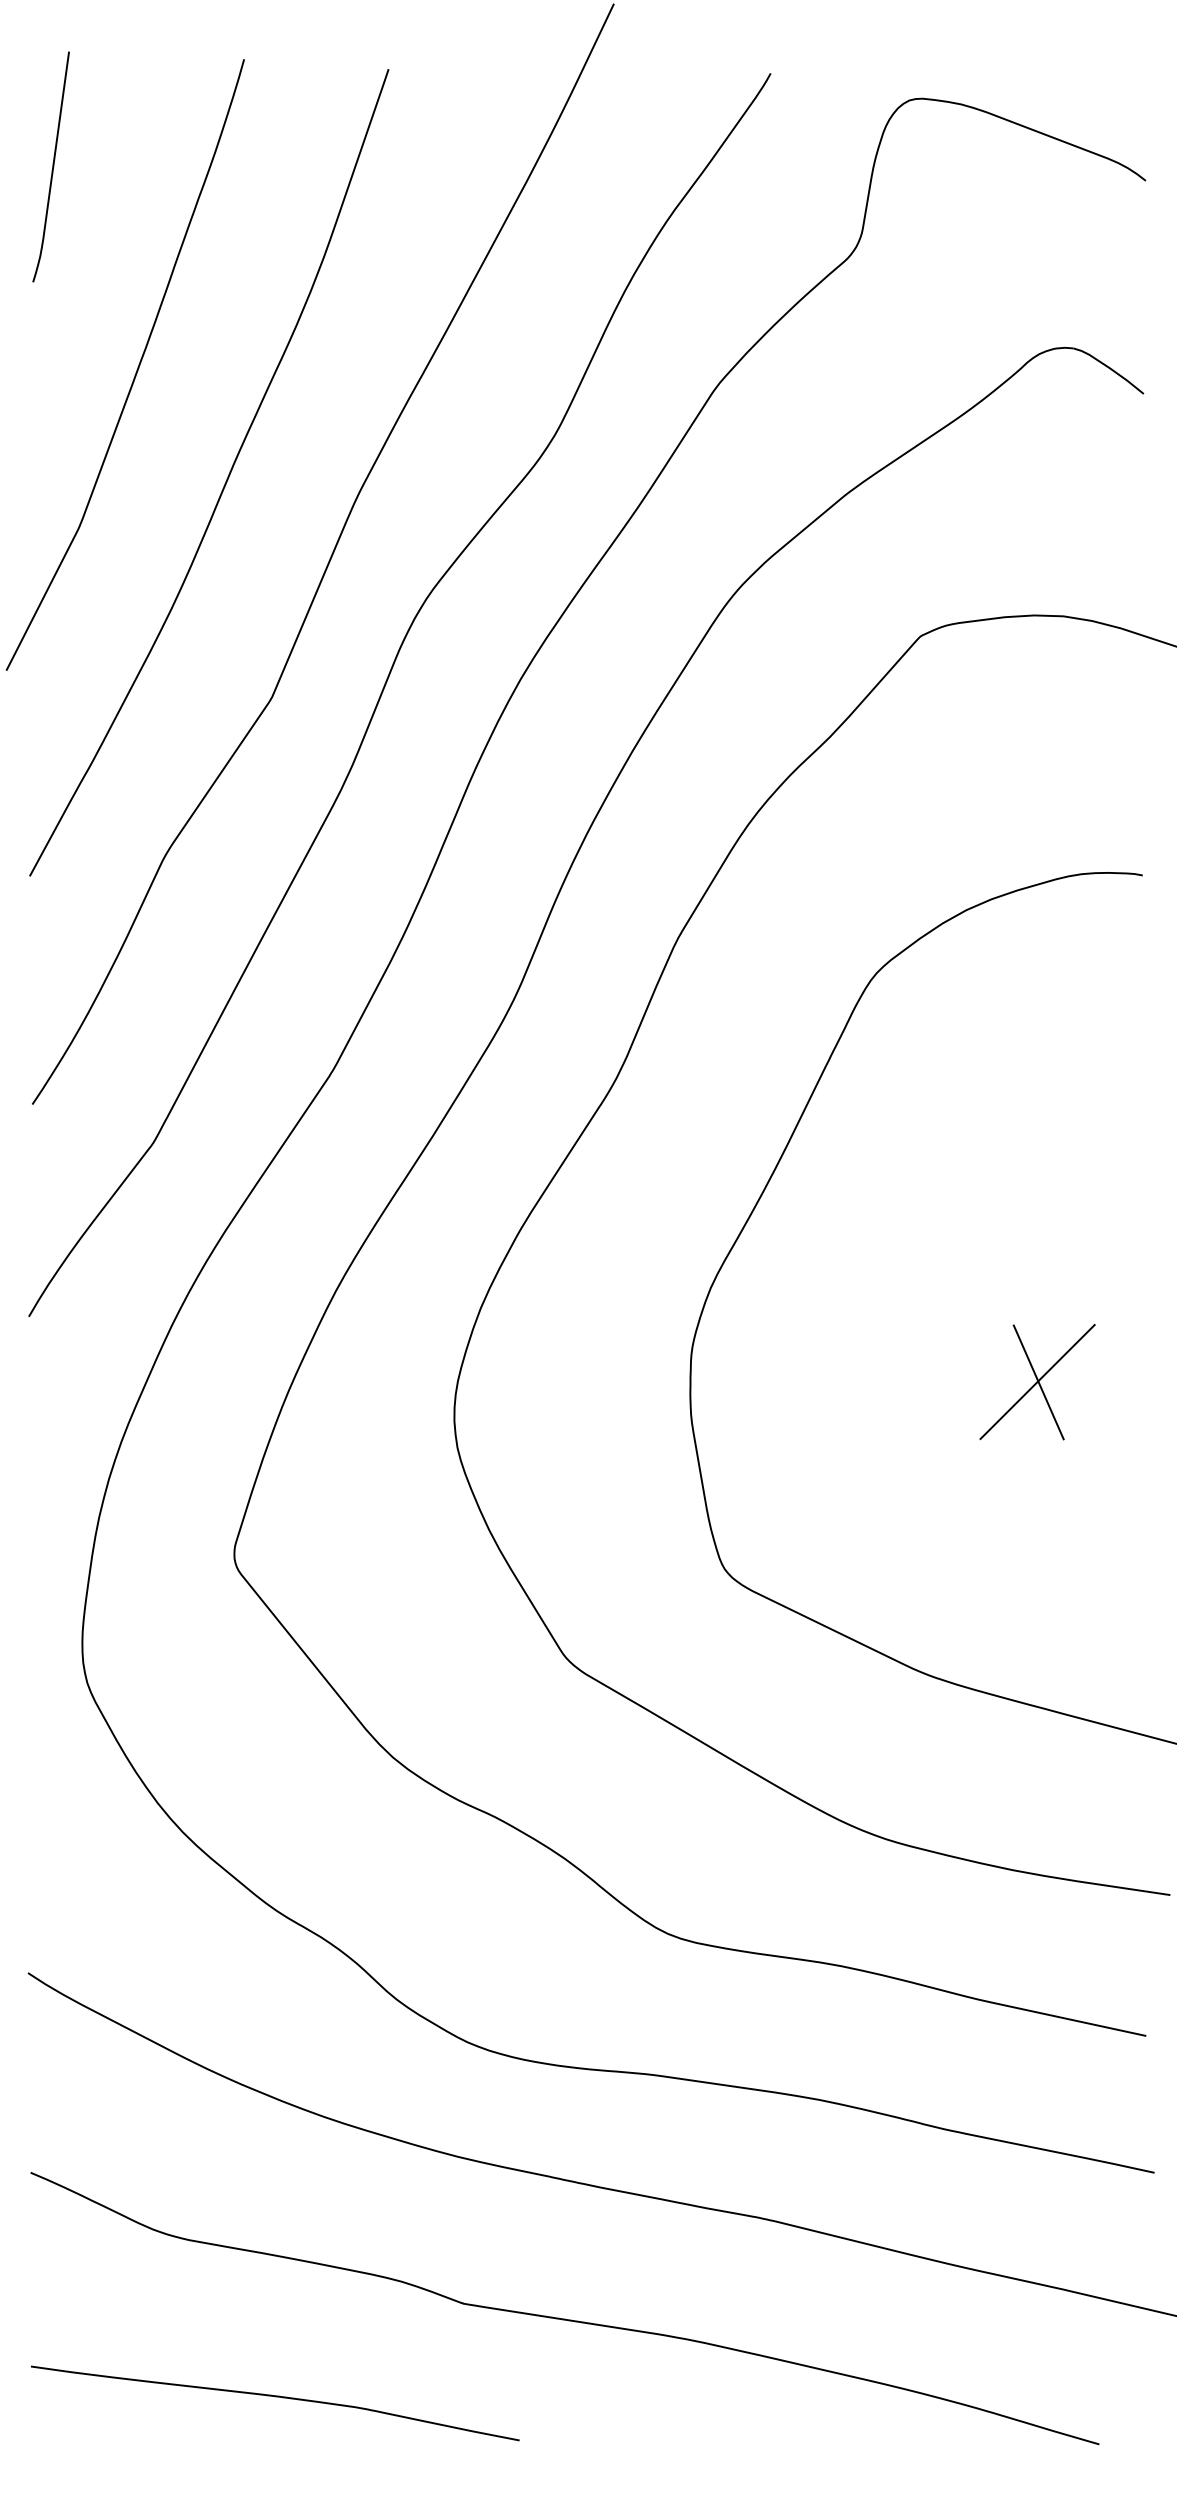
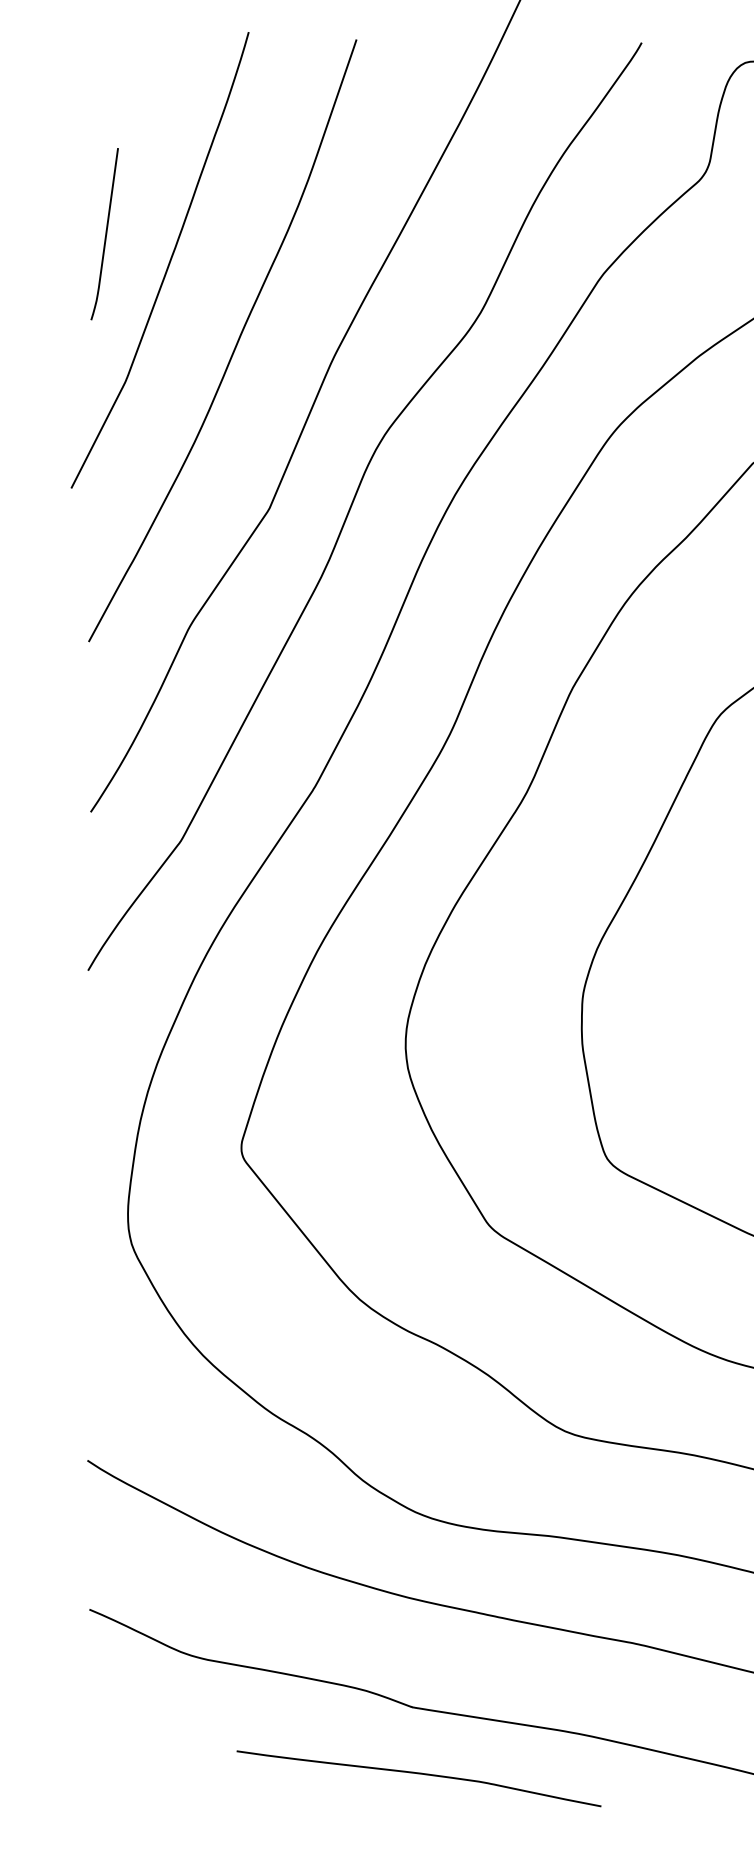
curve: (52, 166) -> (105, 233), moved
curve: (275, 2397) -> (419, 1774), moved

